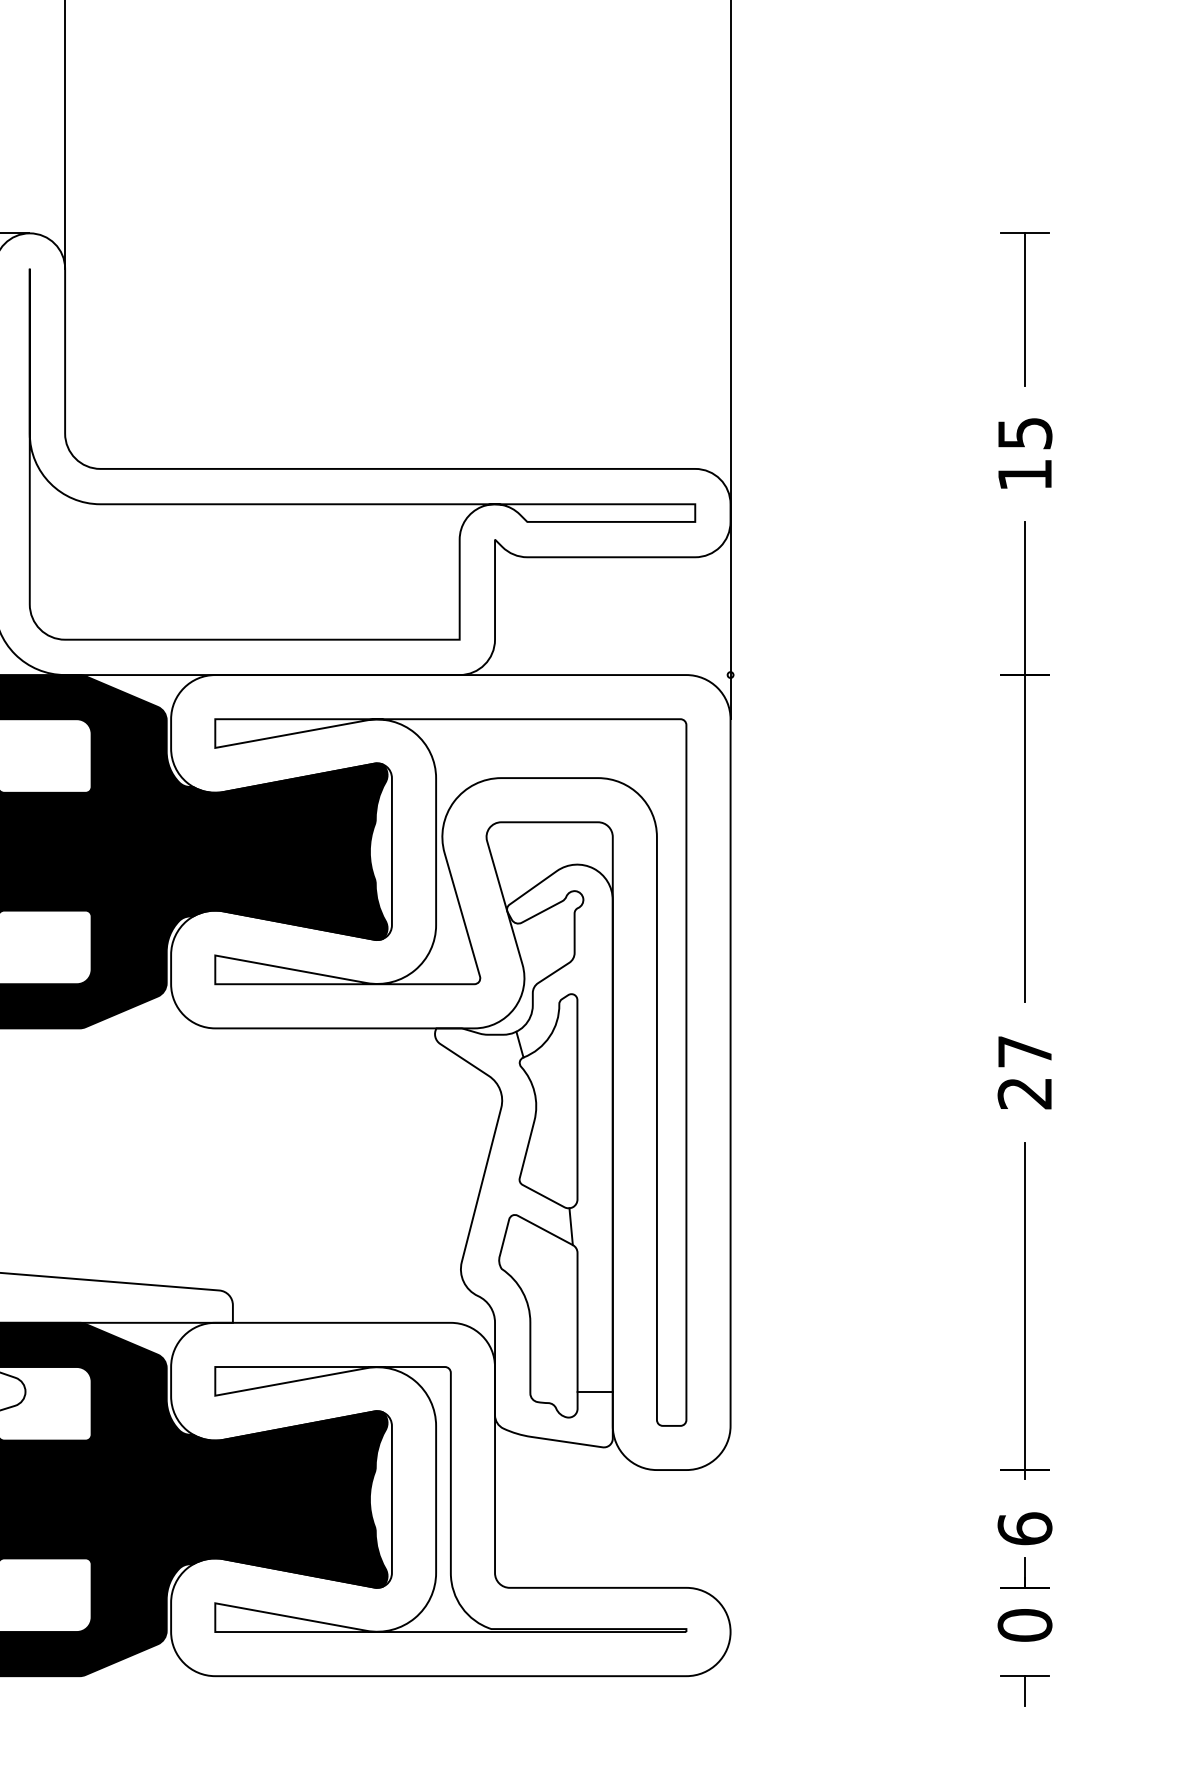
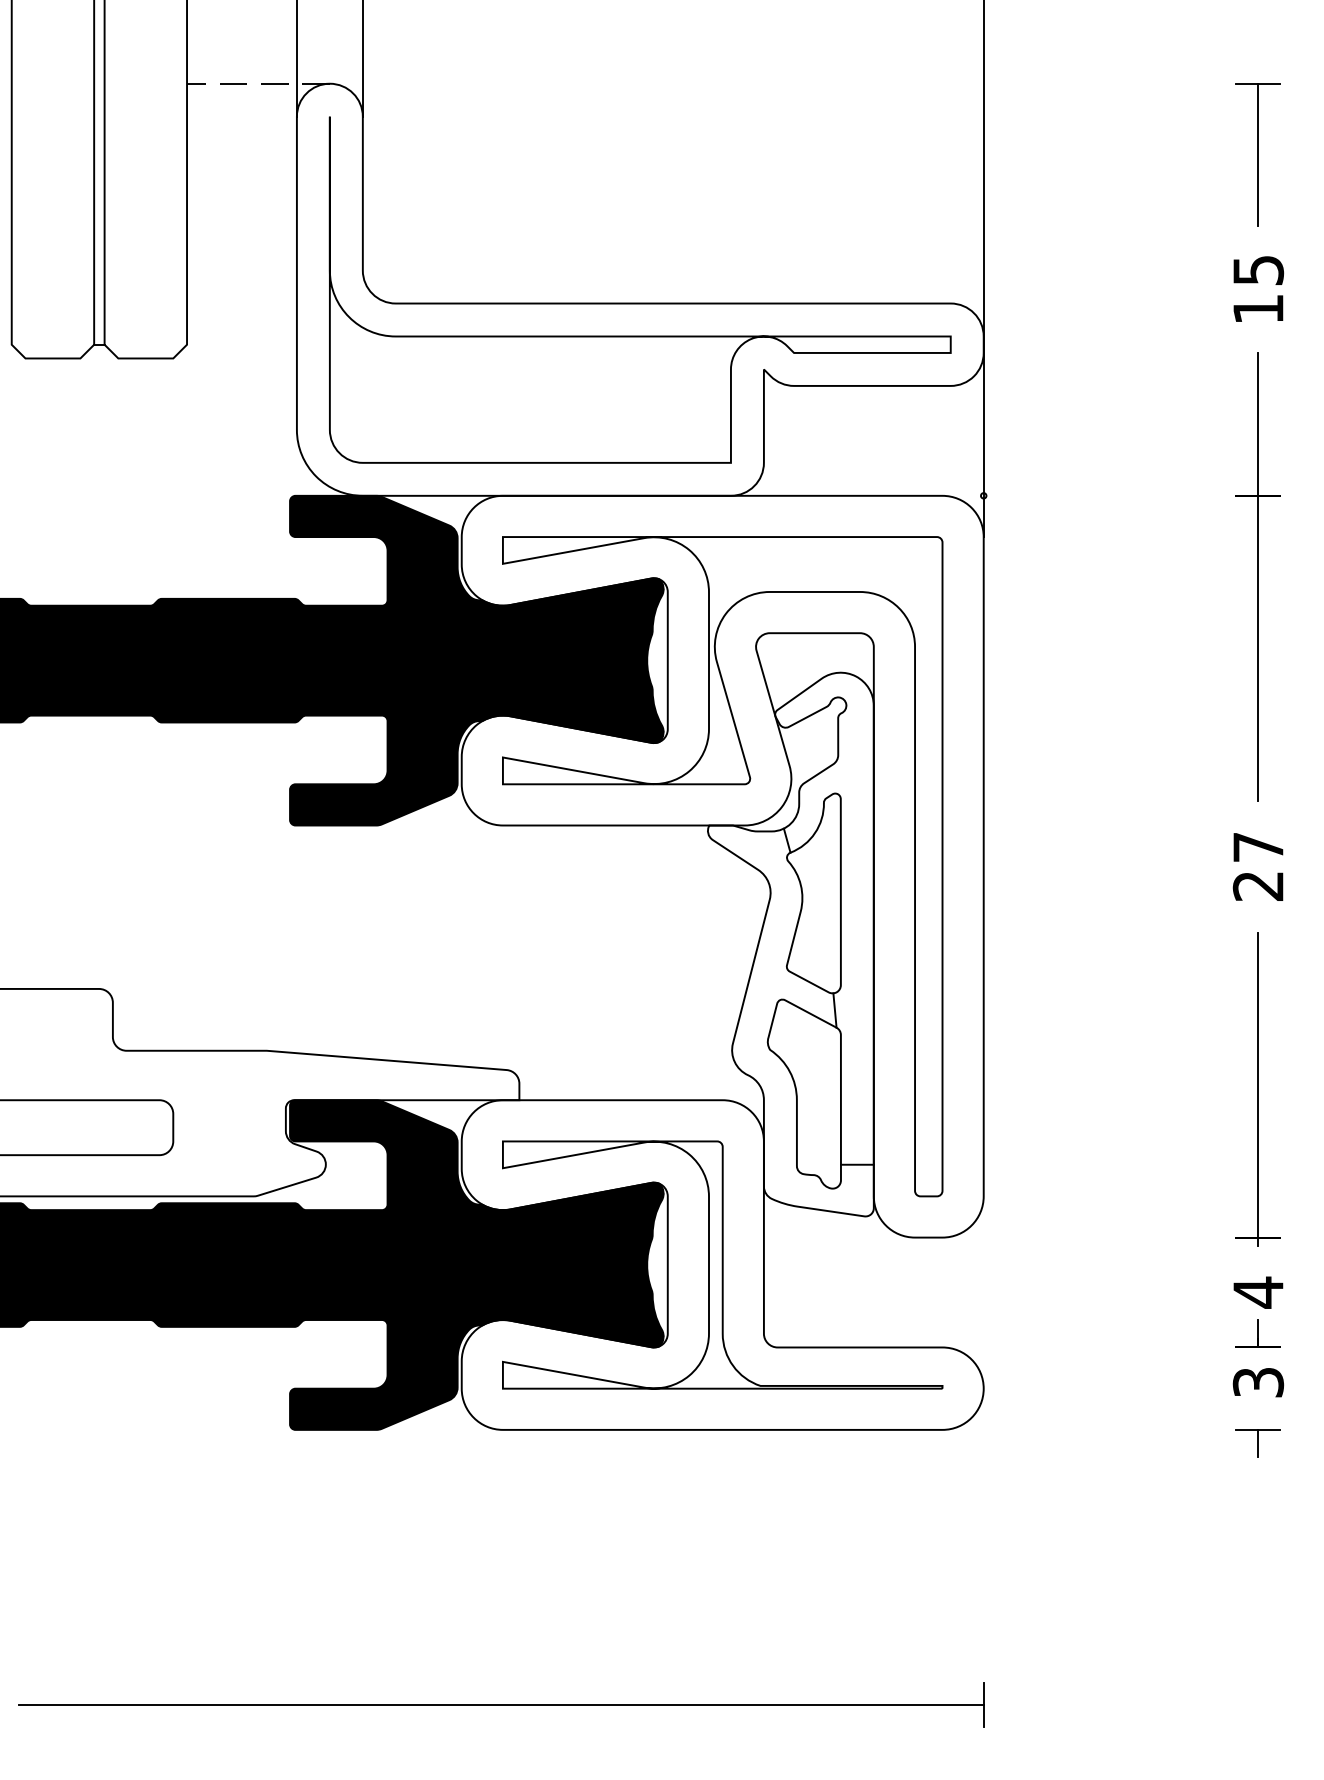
text: (1025, 1528) -> (1258, 1292), 6 -> 4
text: (1025, 1625) -> (1258, 1382), 0 -> 3

